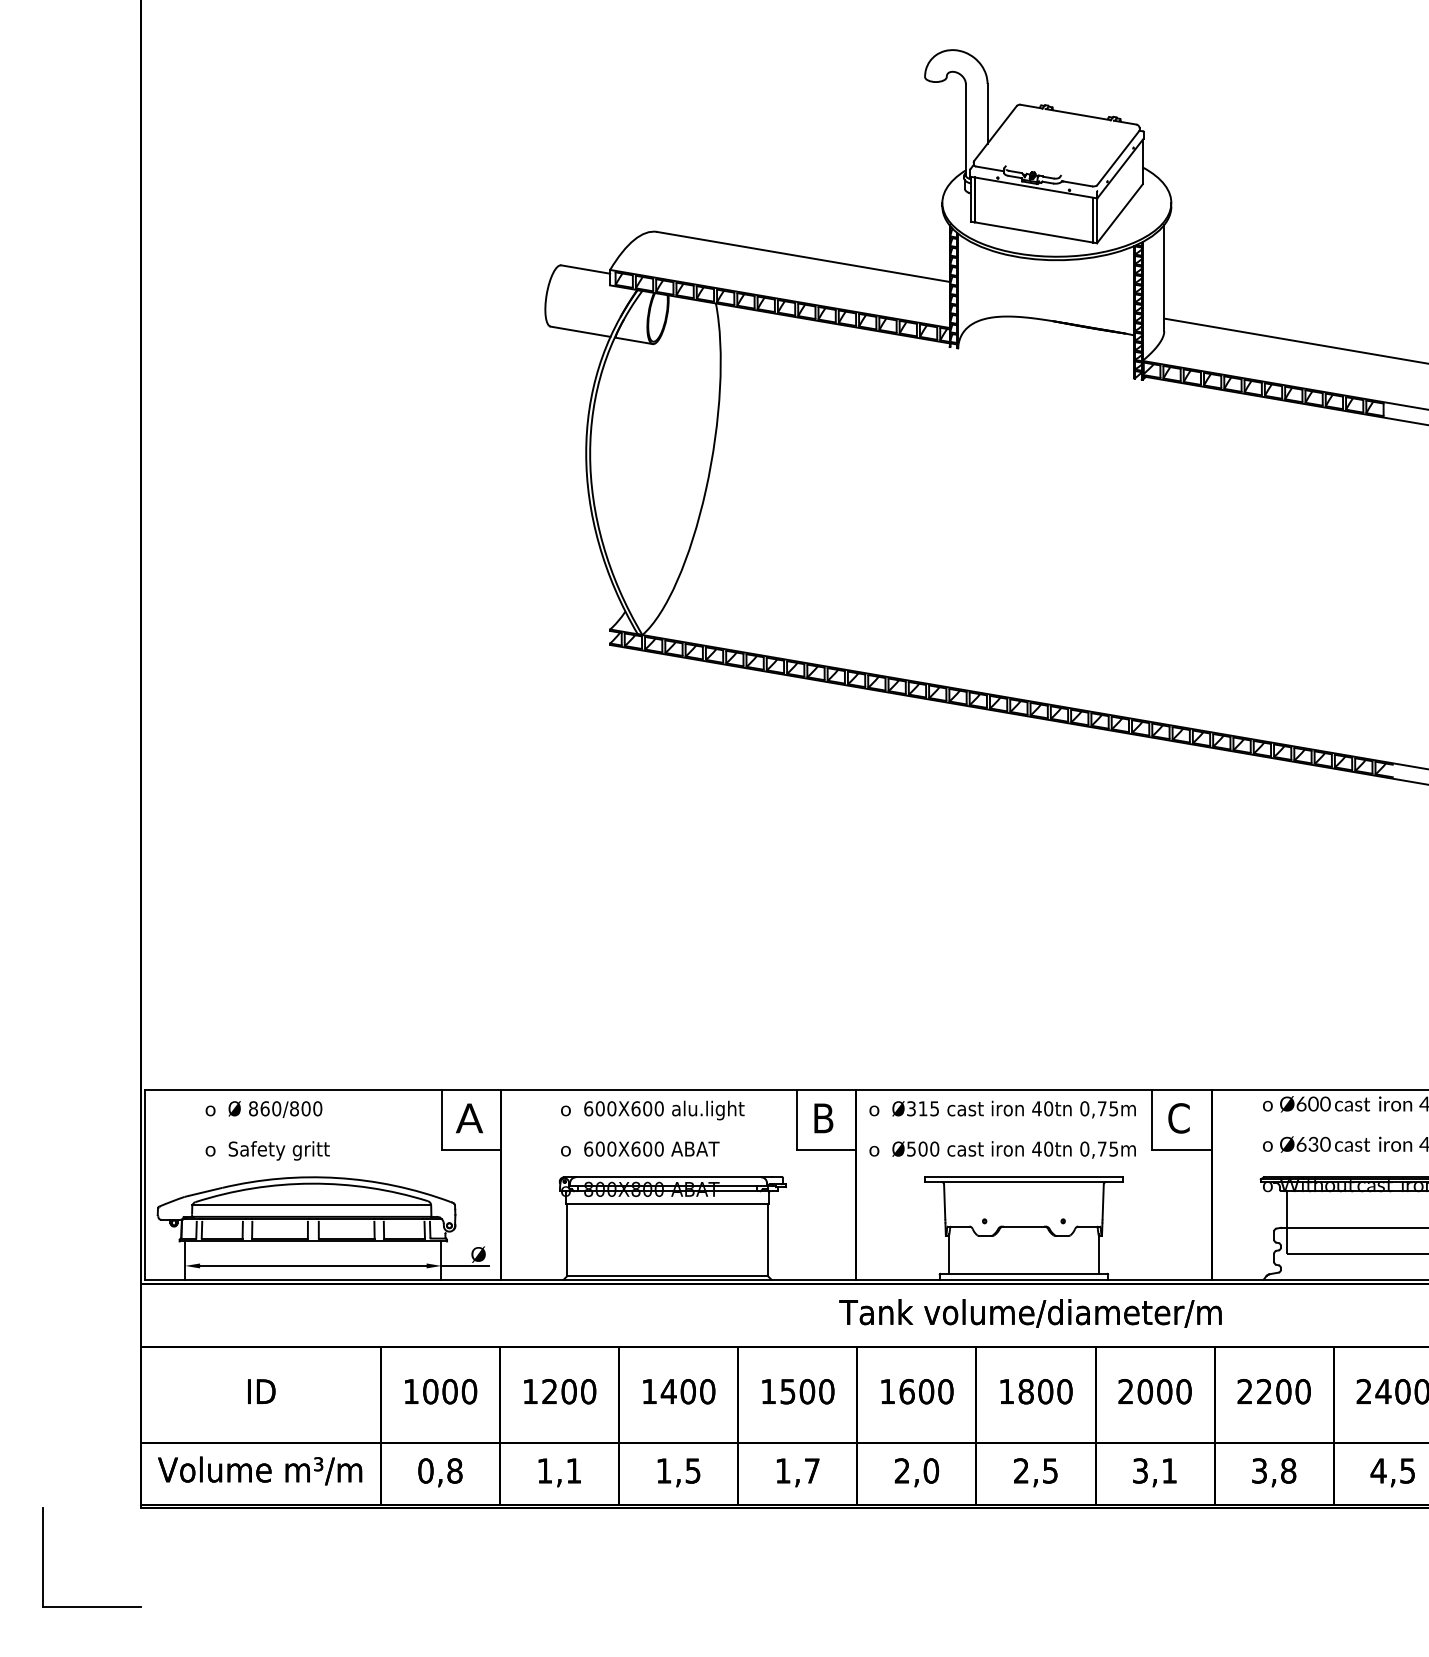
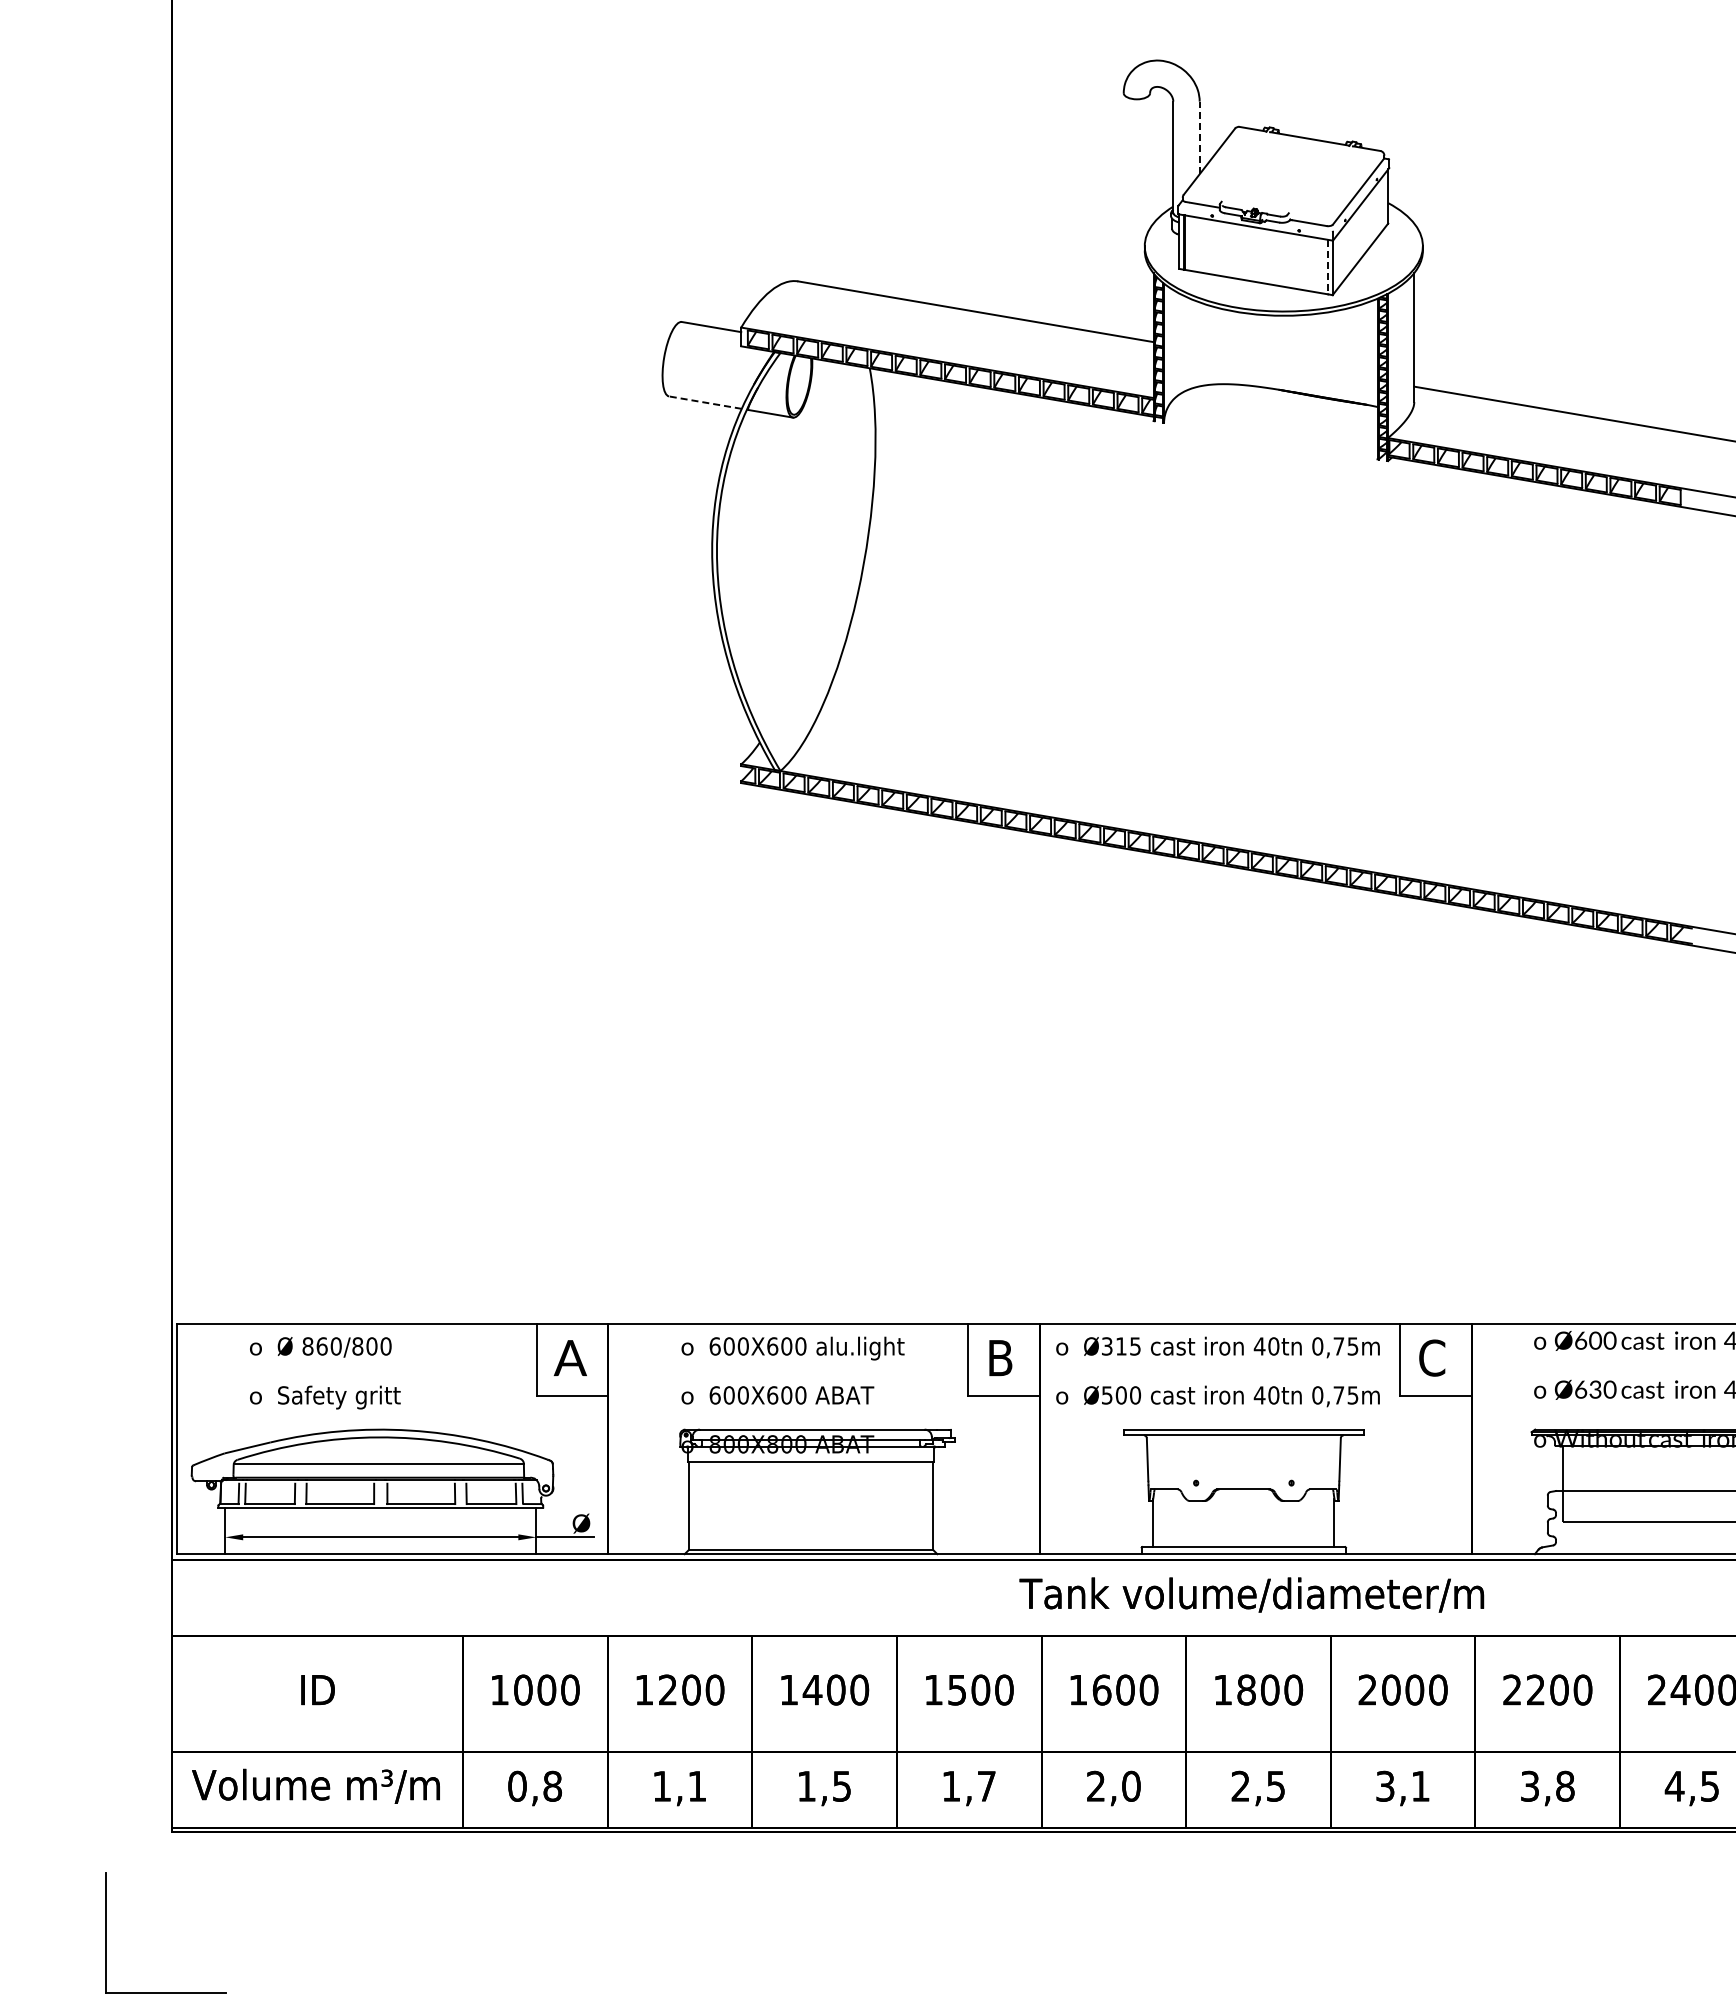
line: (987, 113) -> (1199, 137), solid -> dashed
line: (1093, 220) -> (1328, 267), solid -> dashed
line: (580, 331) -> (705, 402), solid -> dashed
part: (43, 1557) -> (106, 1932), moved

